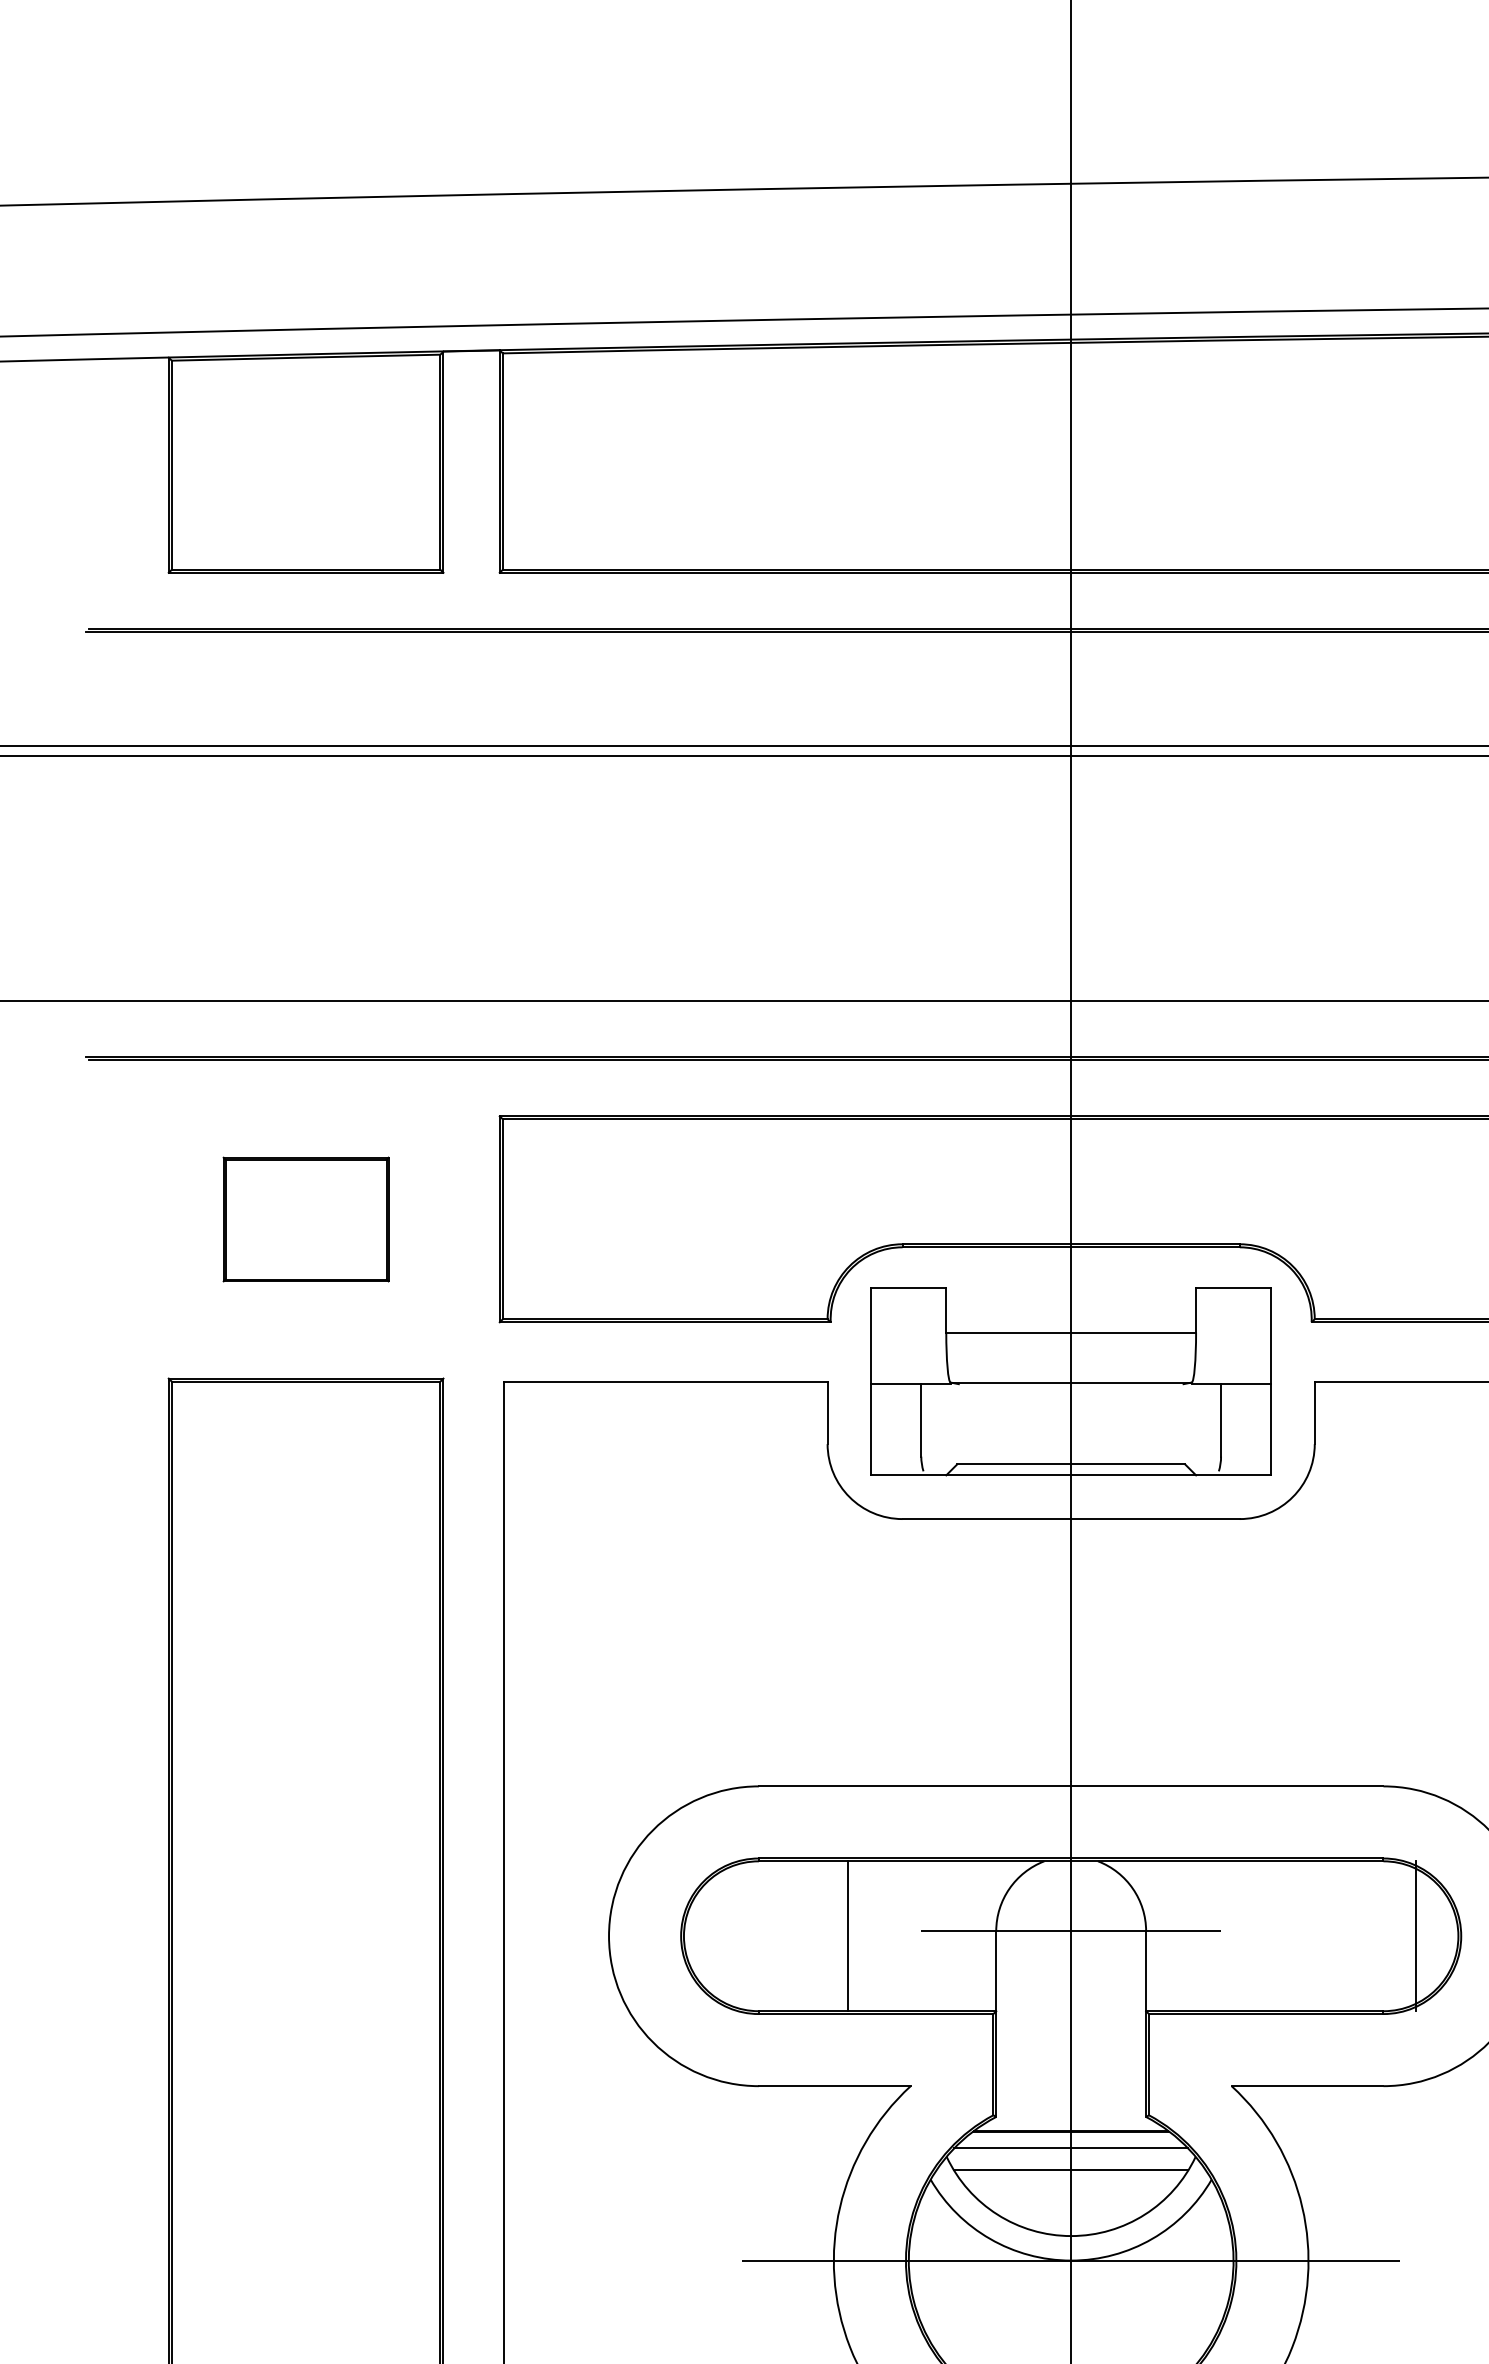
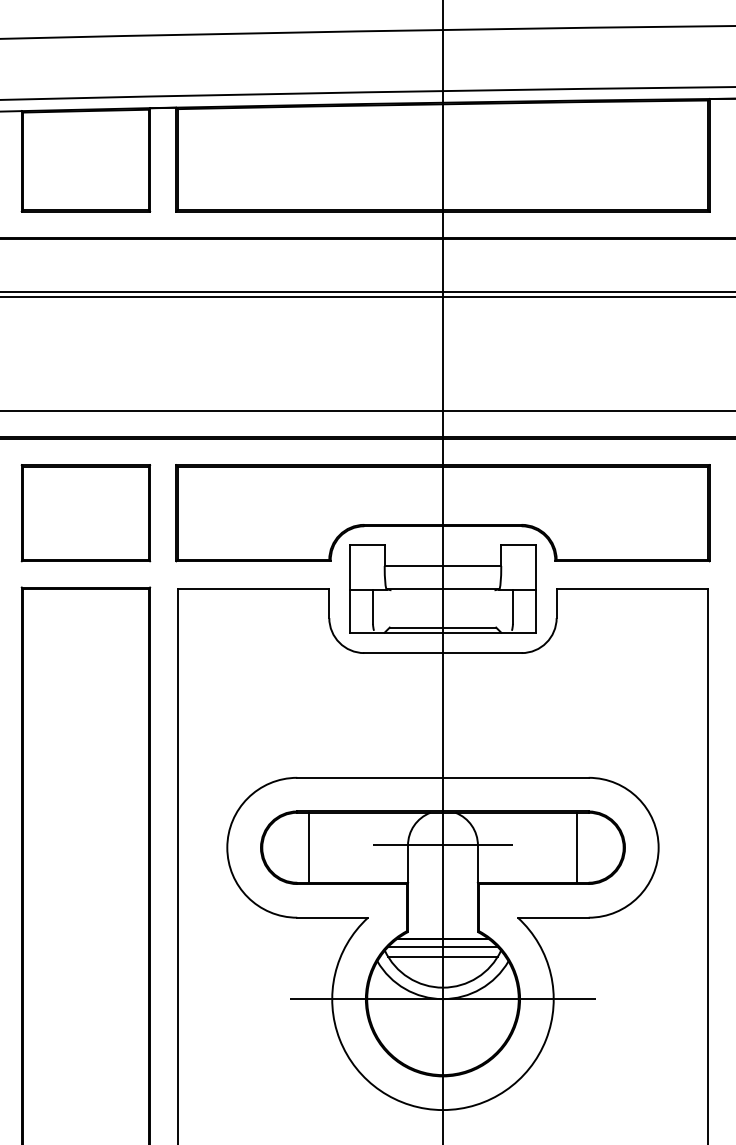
part: (305, 1219) -> (85, 513), size x1.67
line: (847, 1935) -> (308, 847), moved
line: (1417, 1935) -> (577, 847), moved

